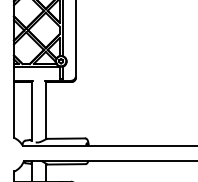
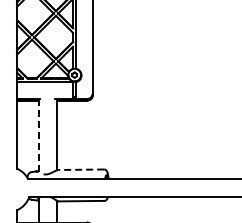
line: (31, 110) -> (38, 135), solid -> dashed
line: (66, 138) -> (81, 169), solid -> dashed

